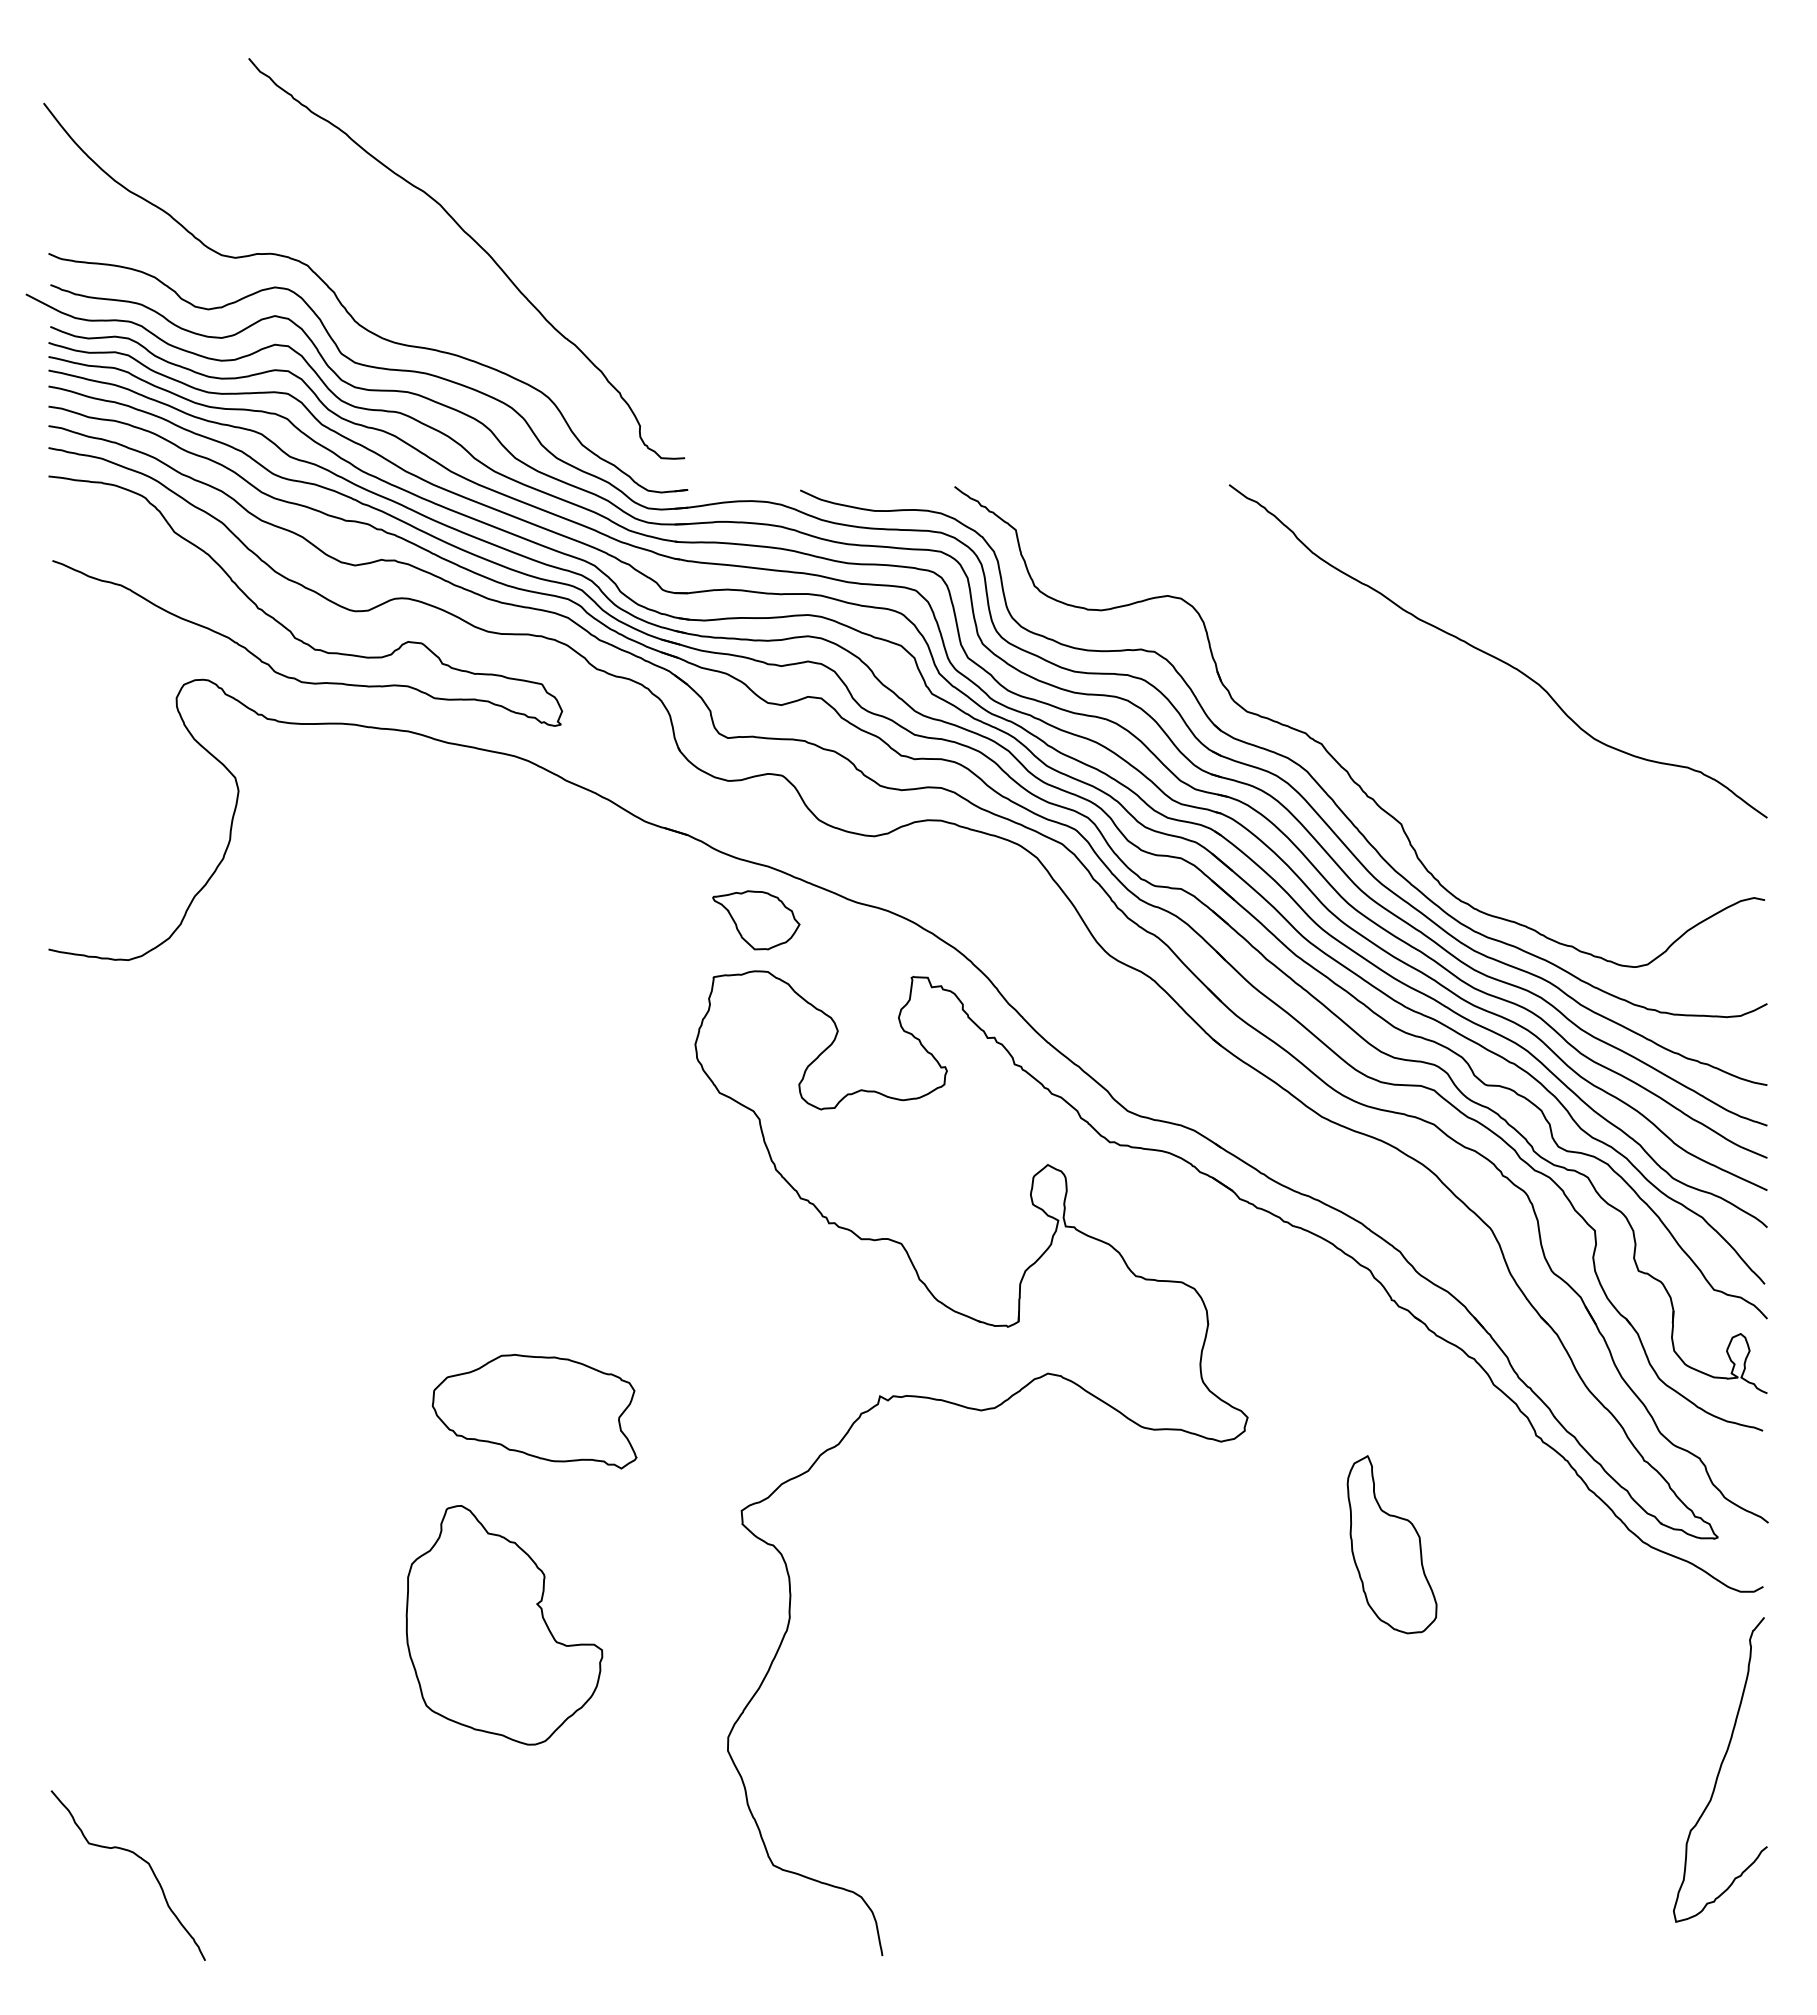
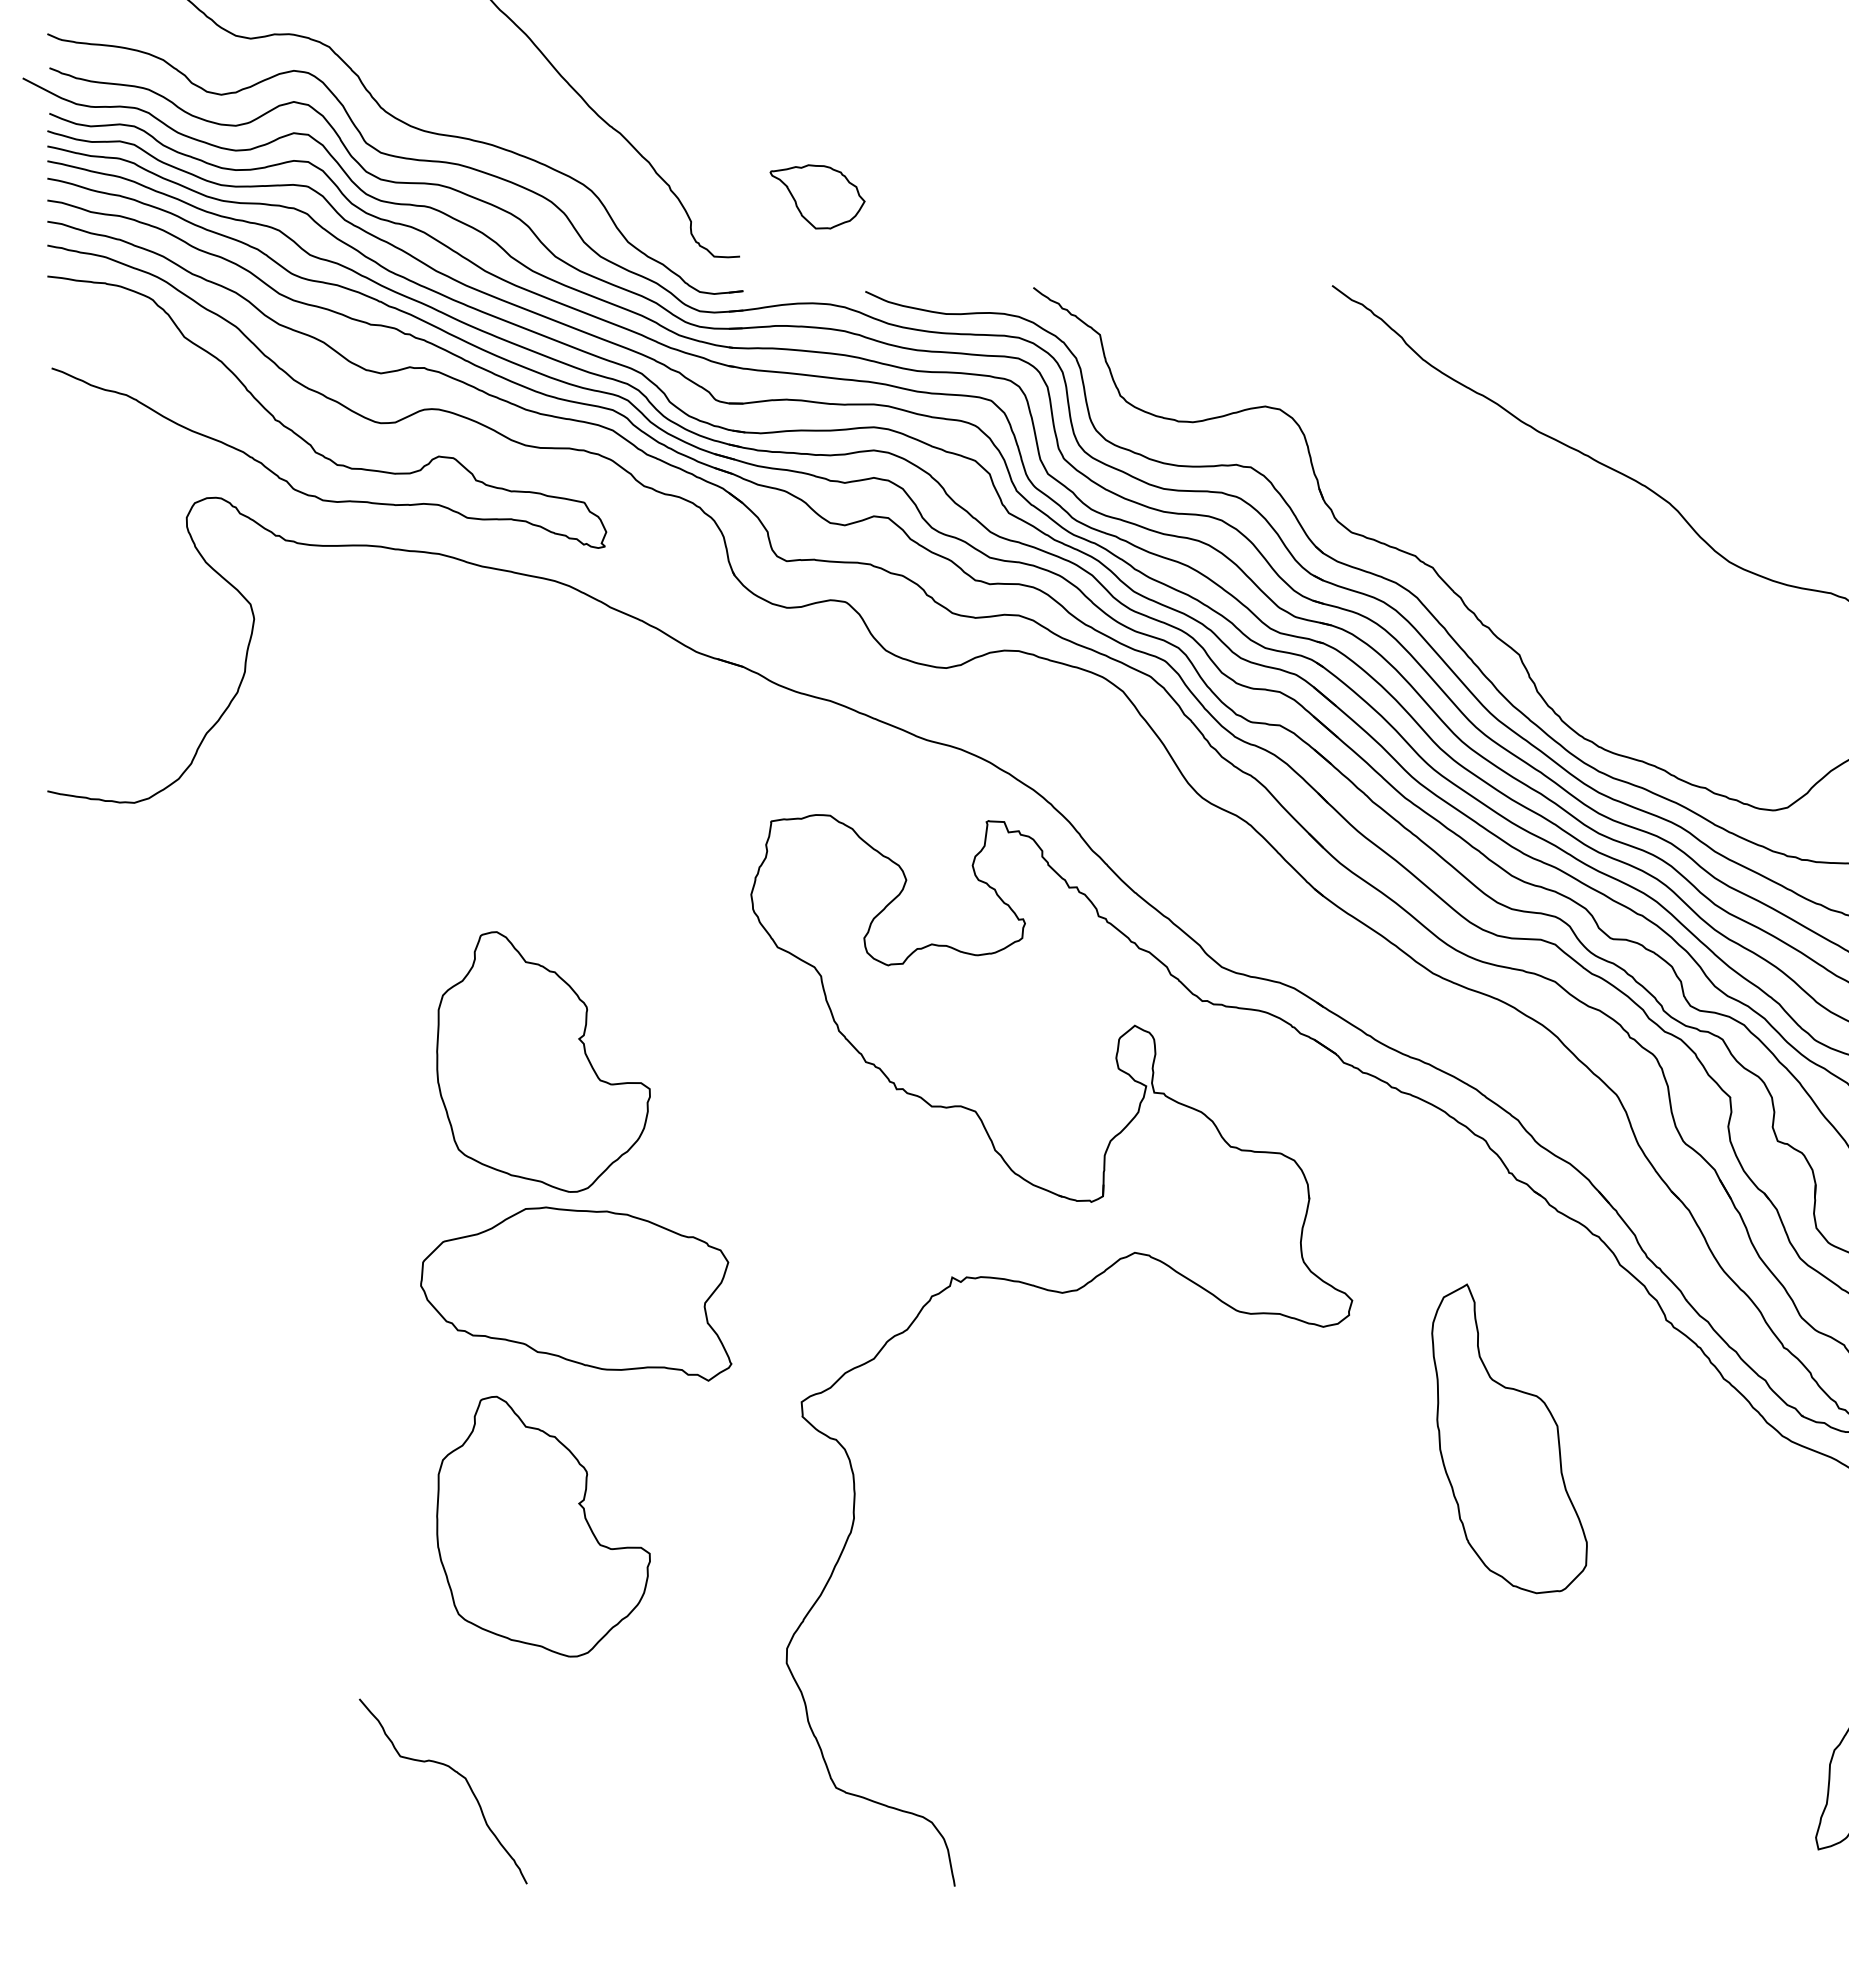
part: (756, 920) -> (817, 197), moved
part: (504, 1198) -> (543, 1062), added
part: (534, 1411) -> (576, 1294), size x1.4
part: (1391, 1544) -> (1508, 1438), size x1.6
curve: (139, 1858) -> (455, 1772), moved

